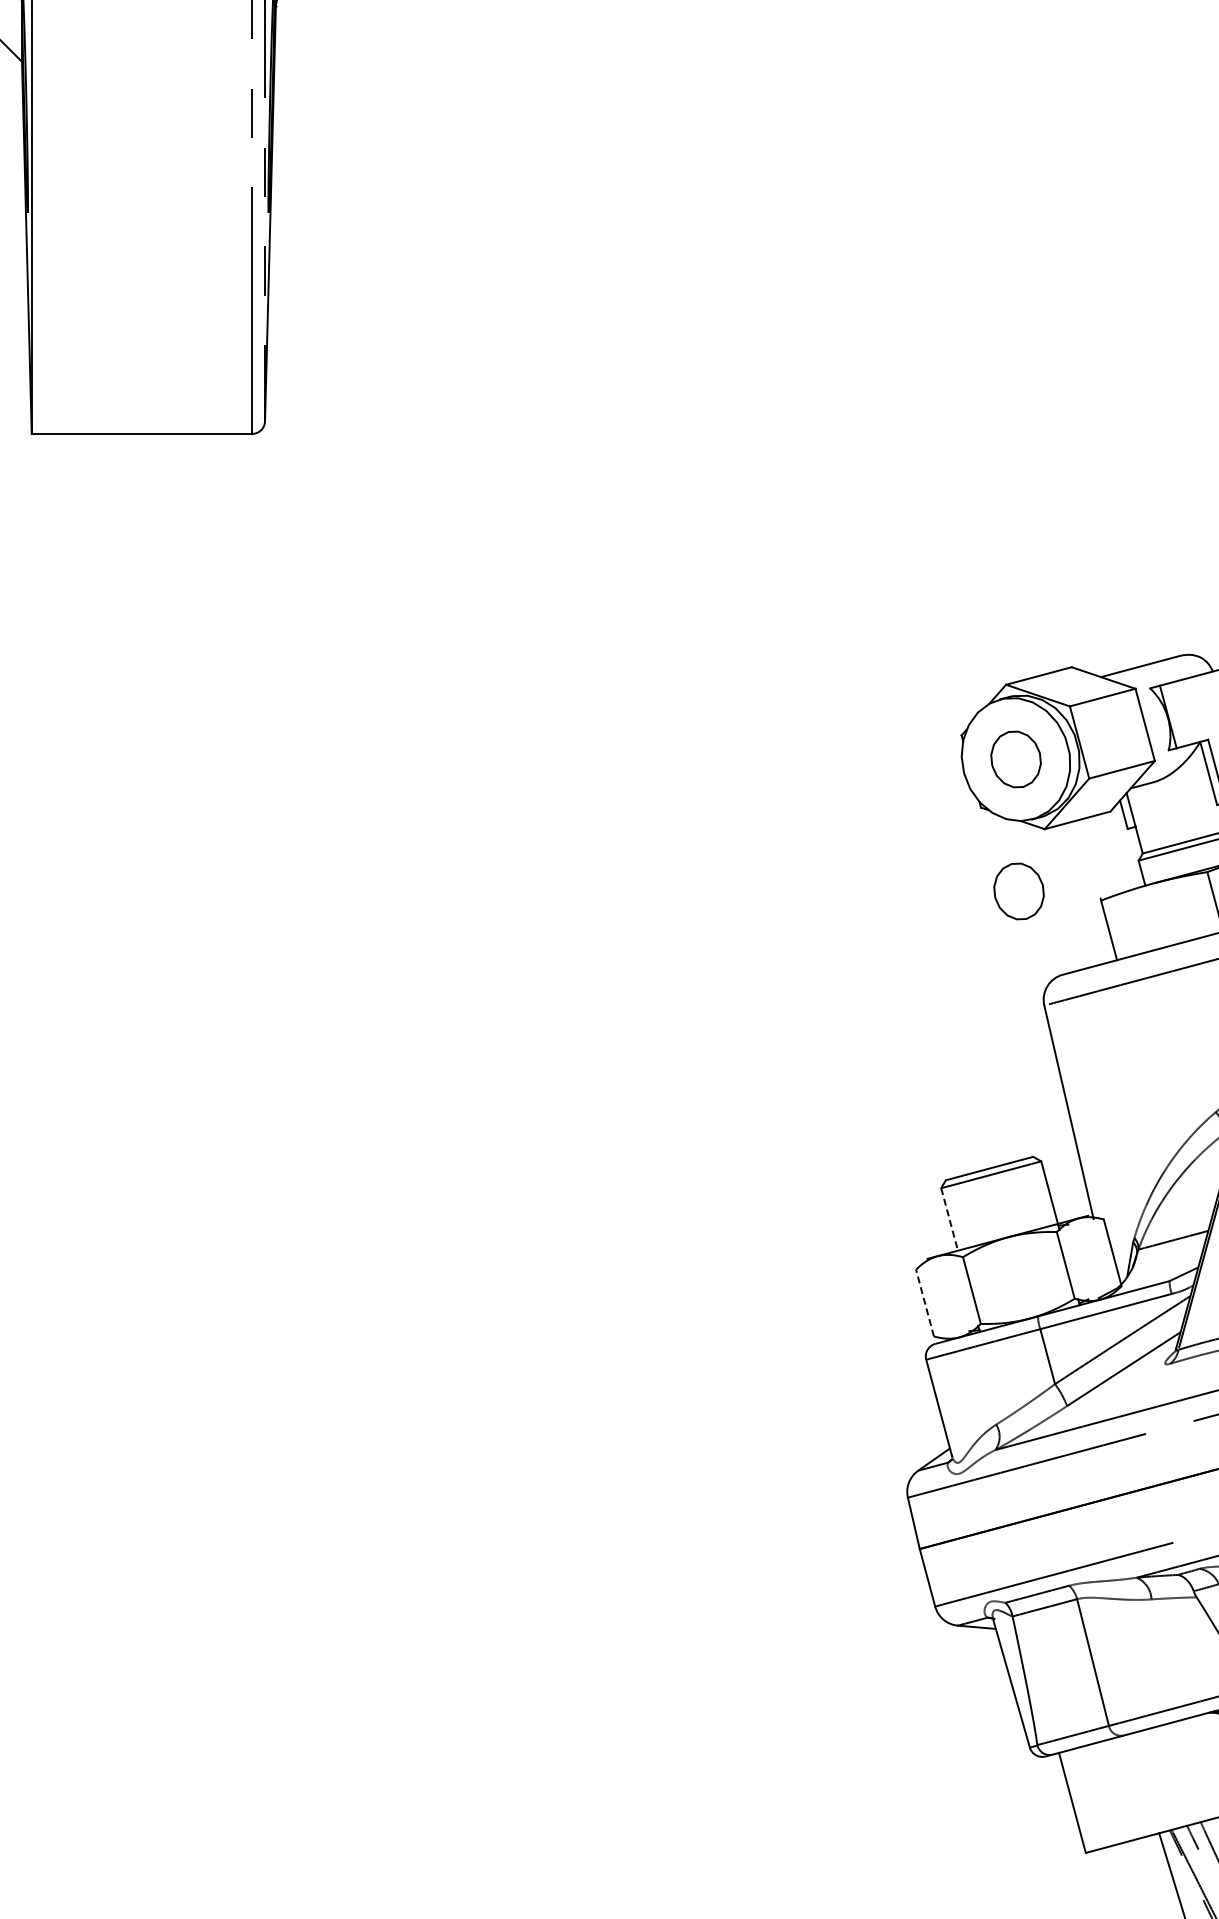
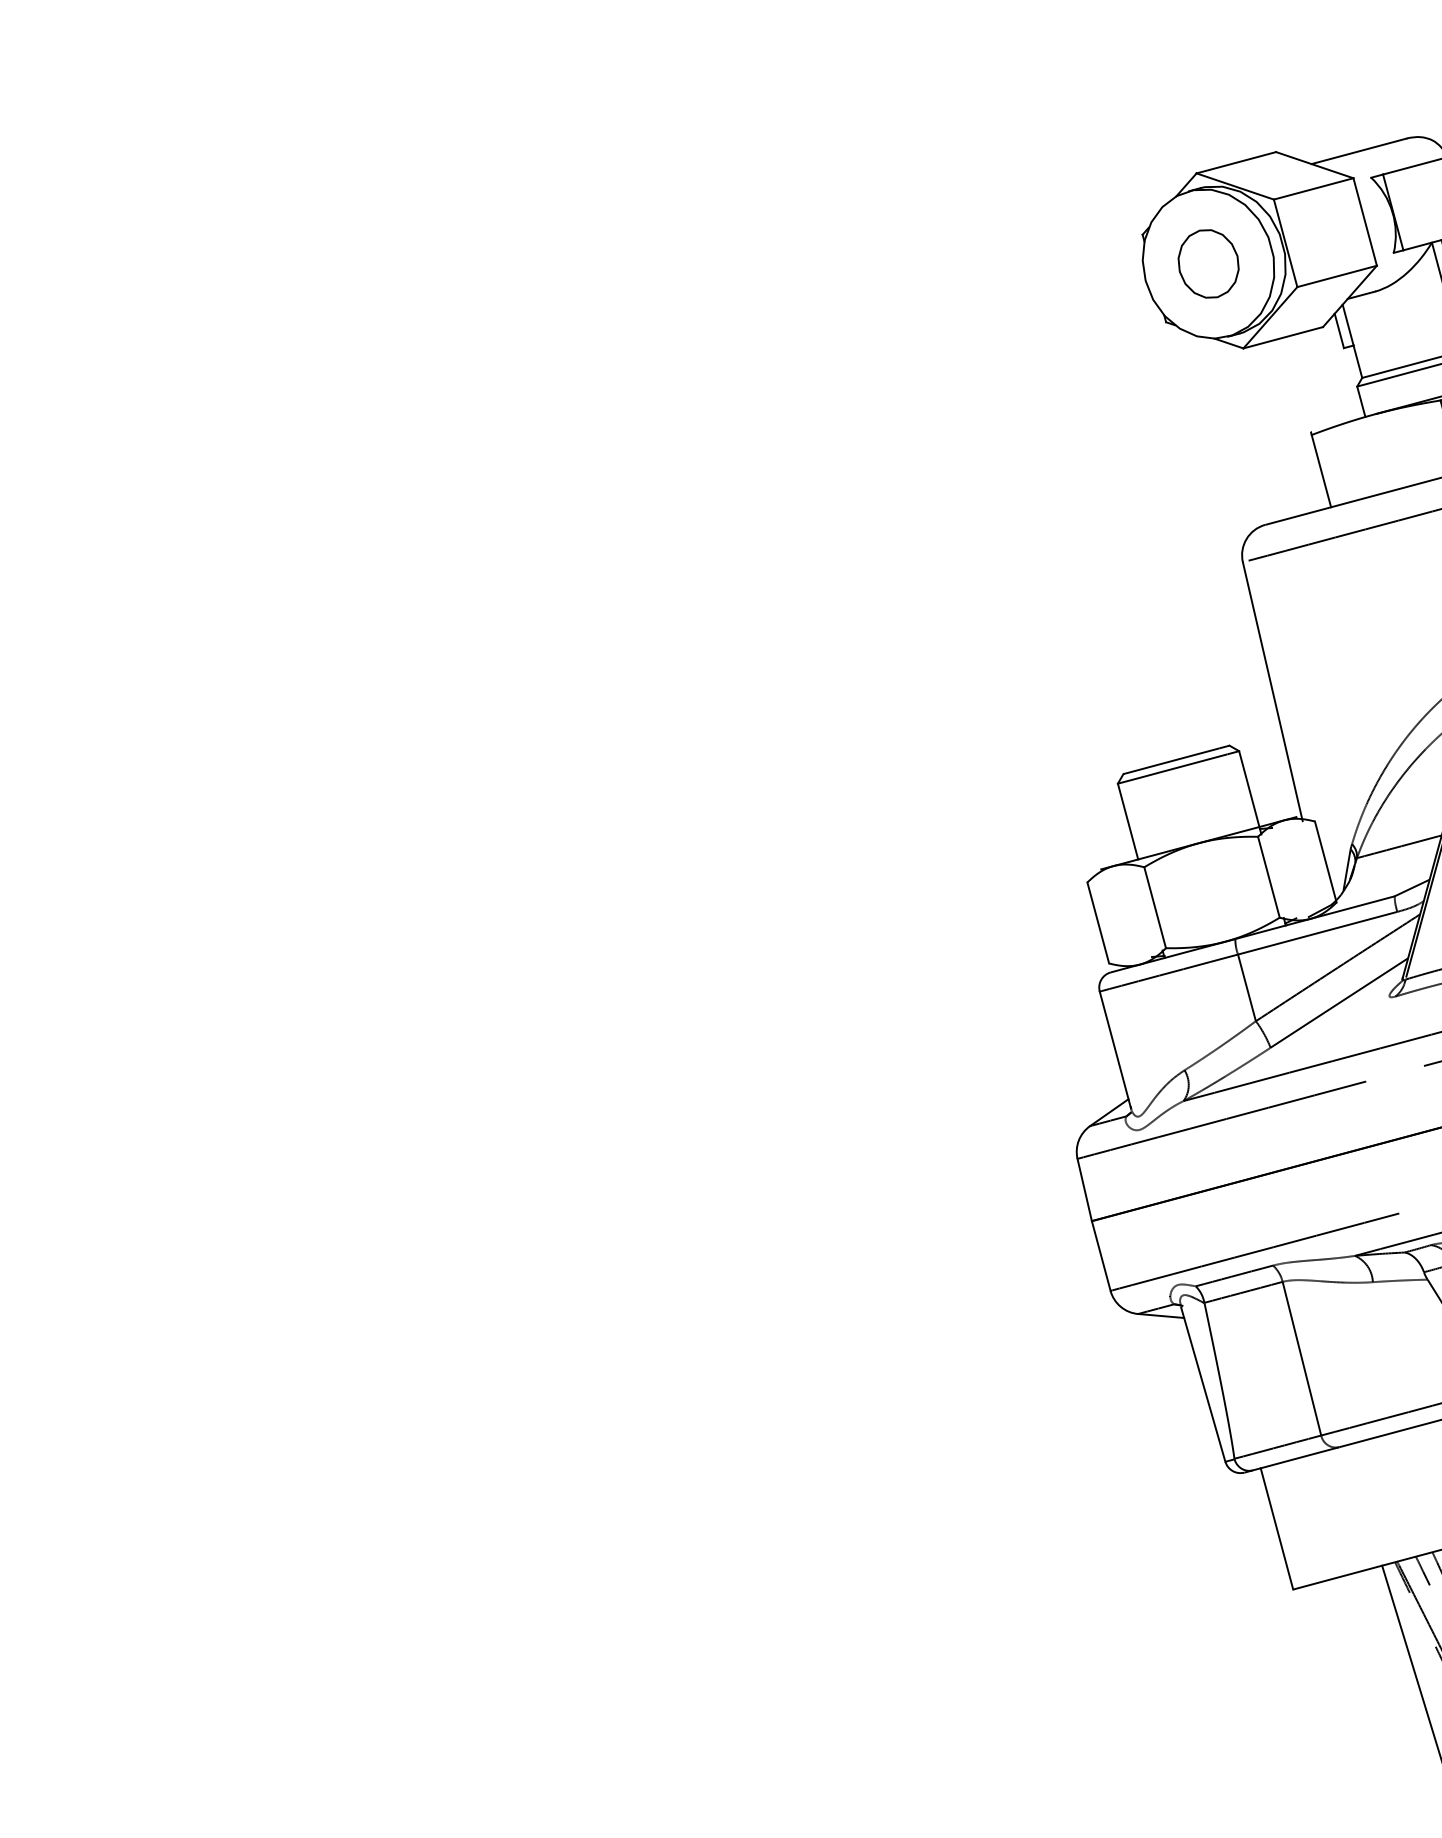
part: (1018, 891) -> (1211, 423), removed
line: (949, 1219) -> (1127, 821), dashed -> solid
line: (925, 1303) -> (1098, 923), dashed -> solid

